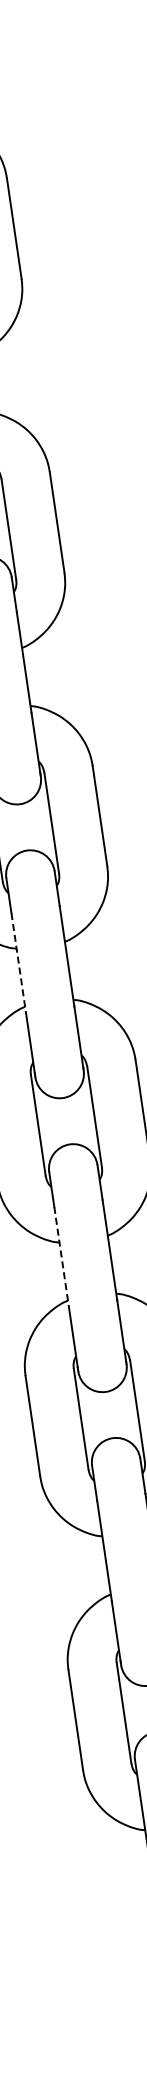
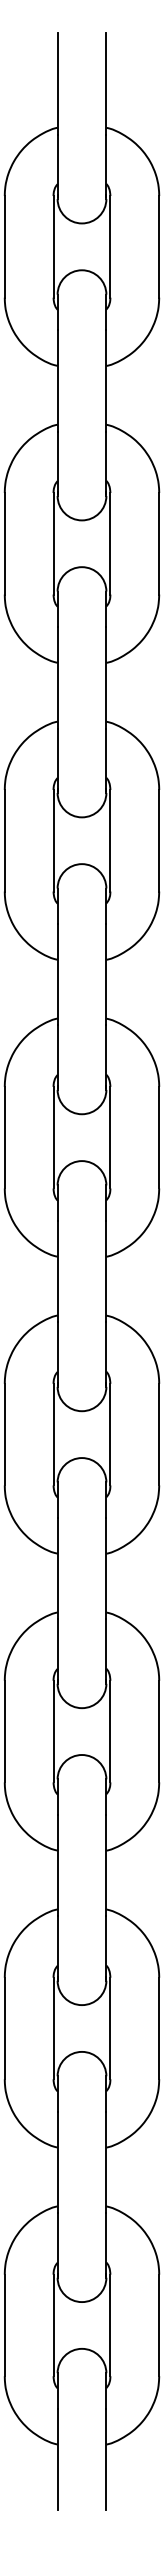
line: (18, 963) -> (57, 1568), dashed -> solid
line: (61, 1257) -> (57, 1865), dashed -> solid

